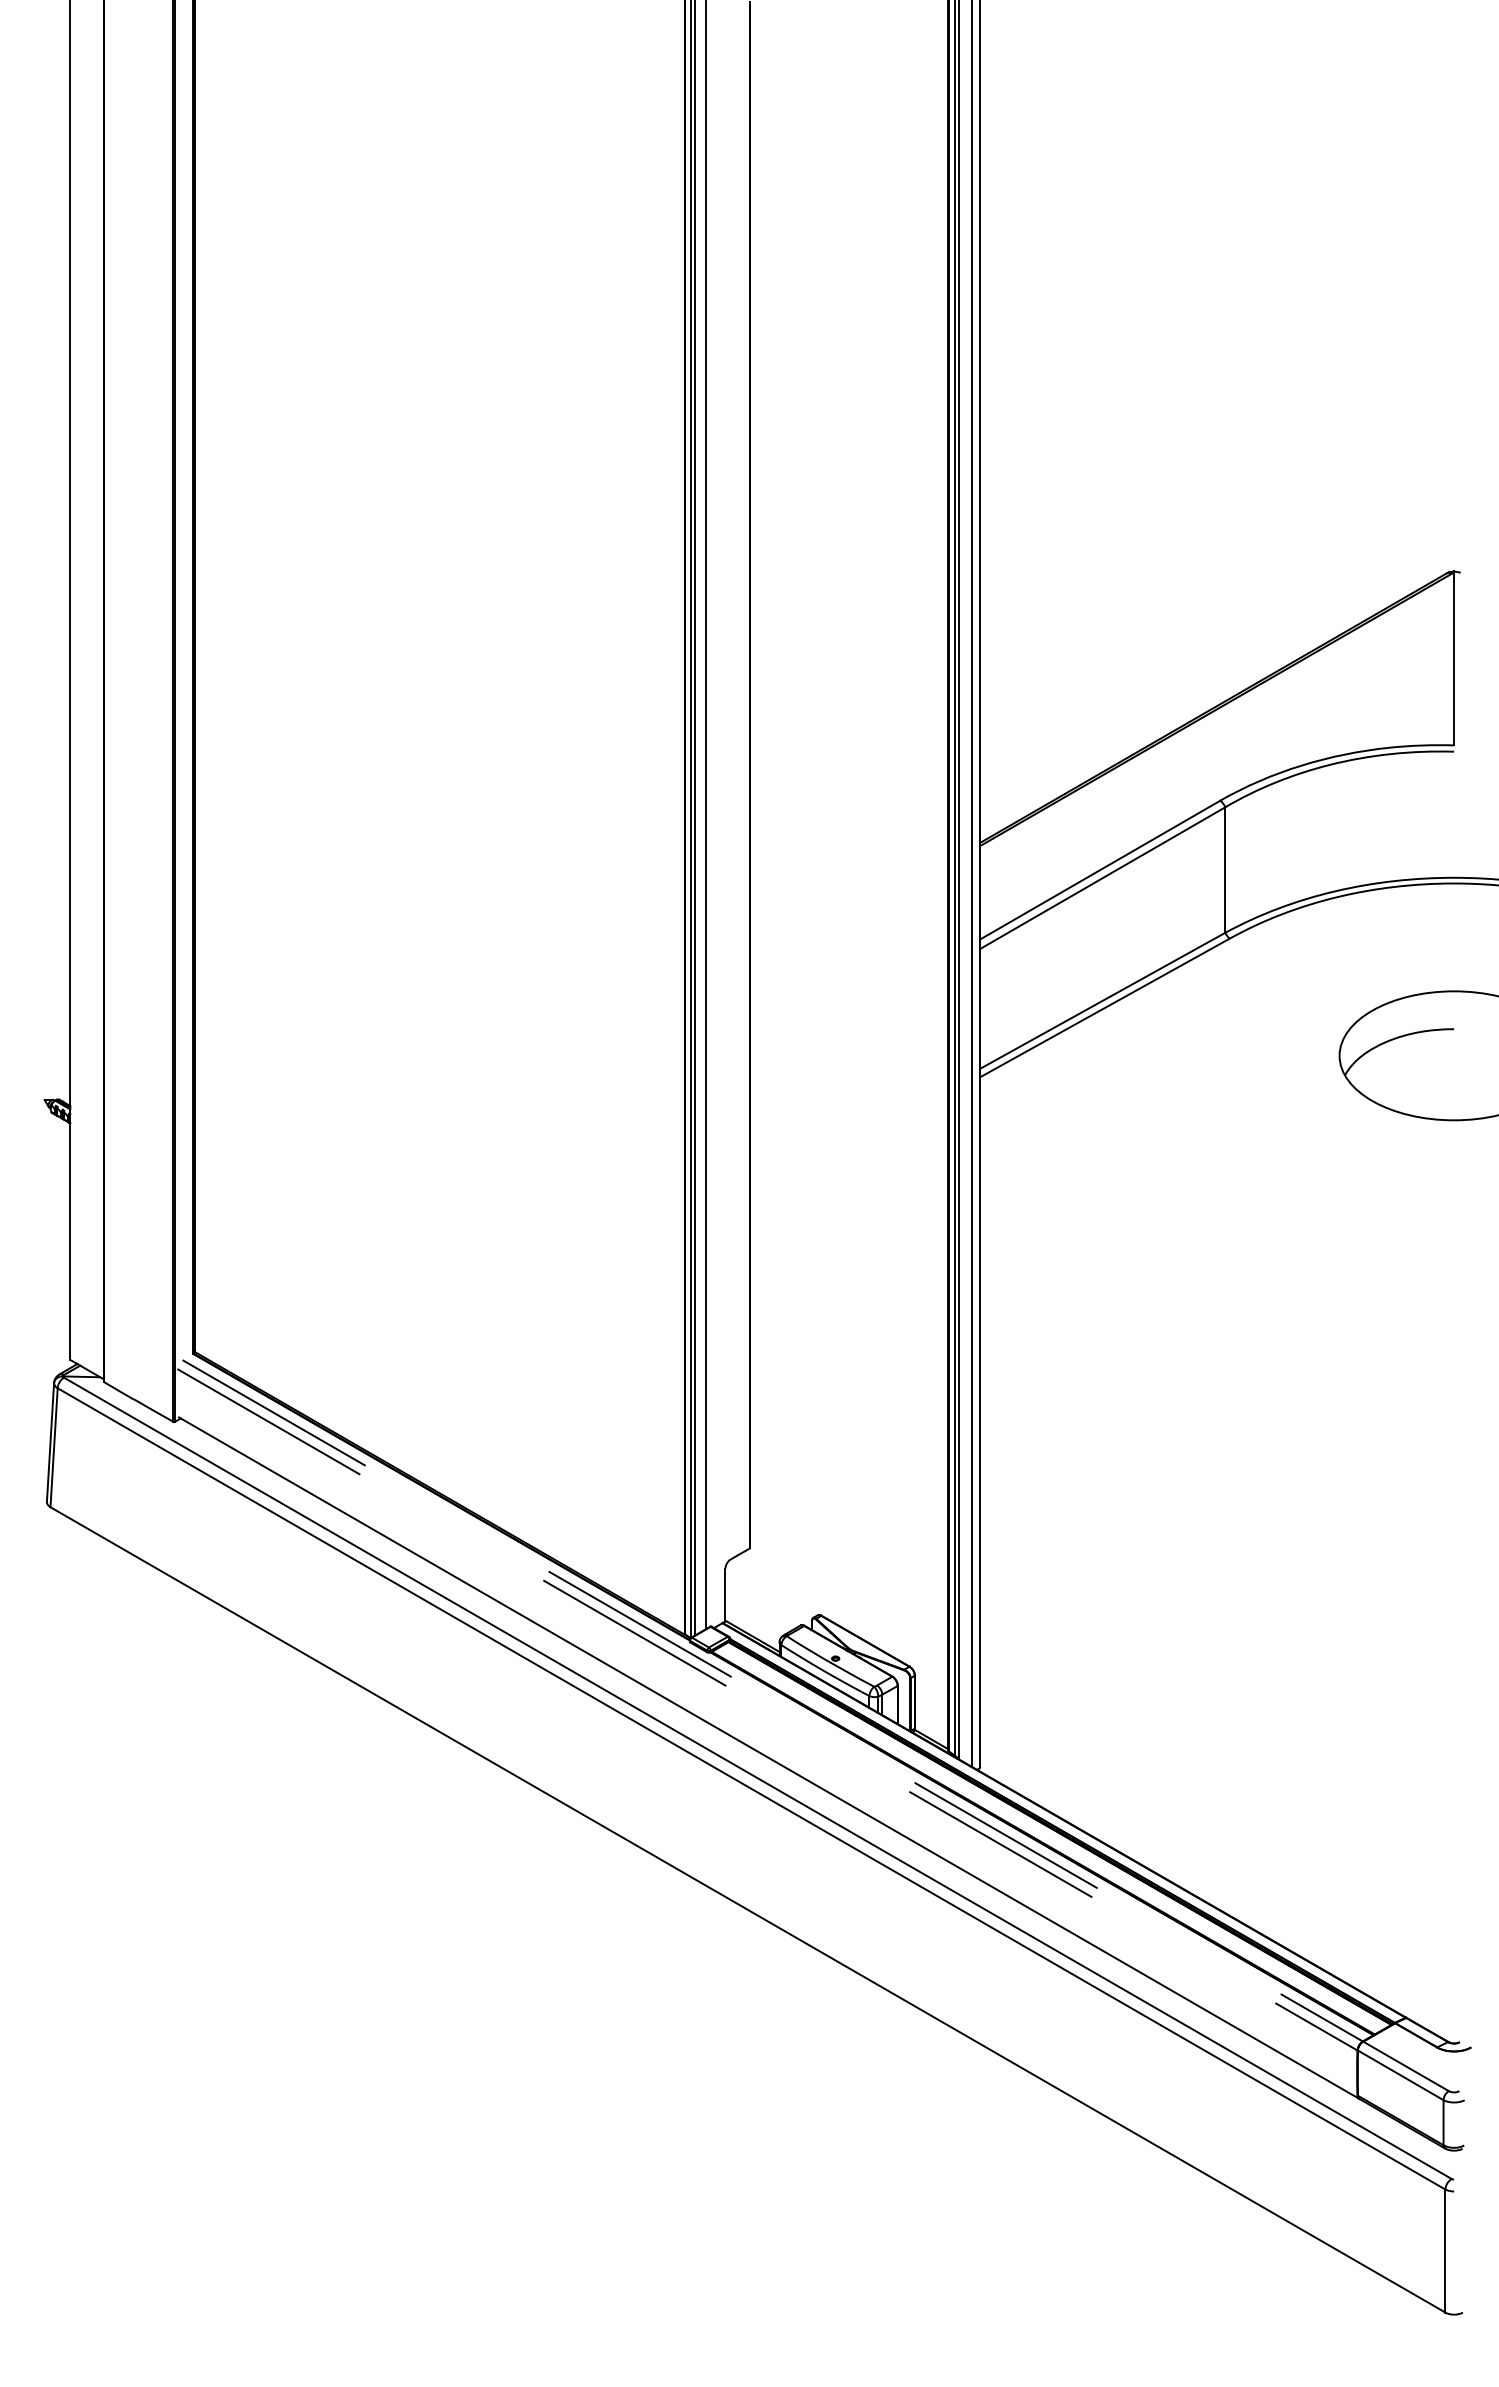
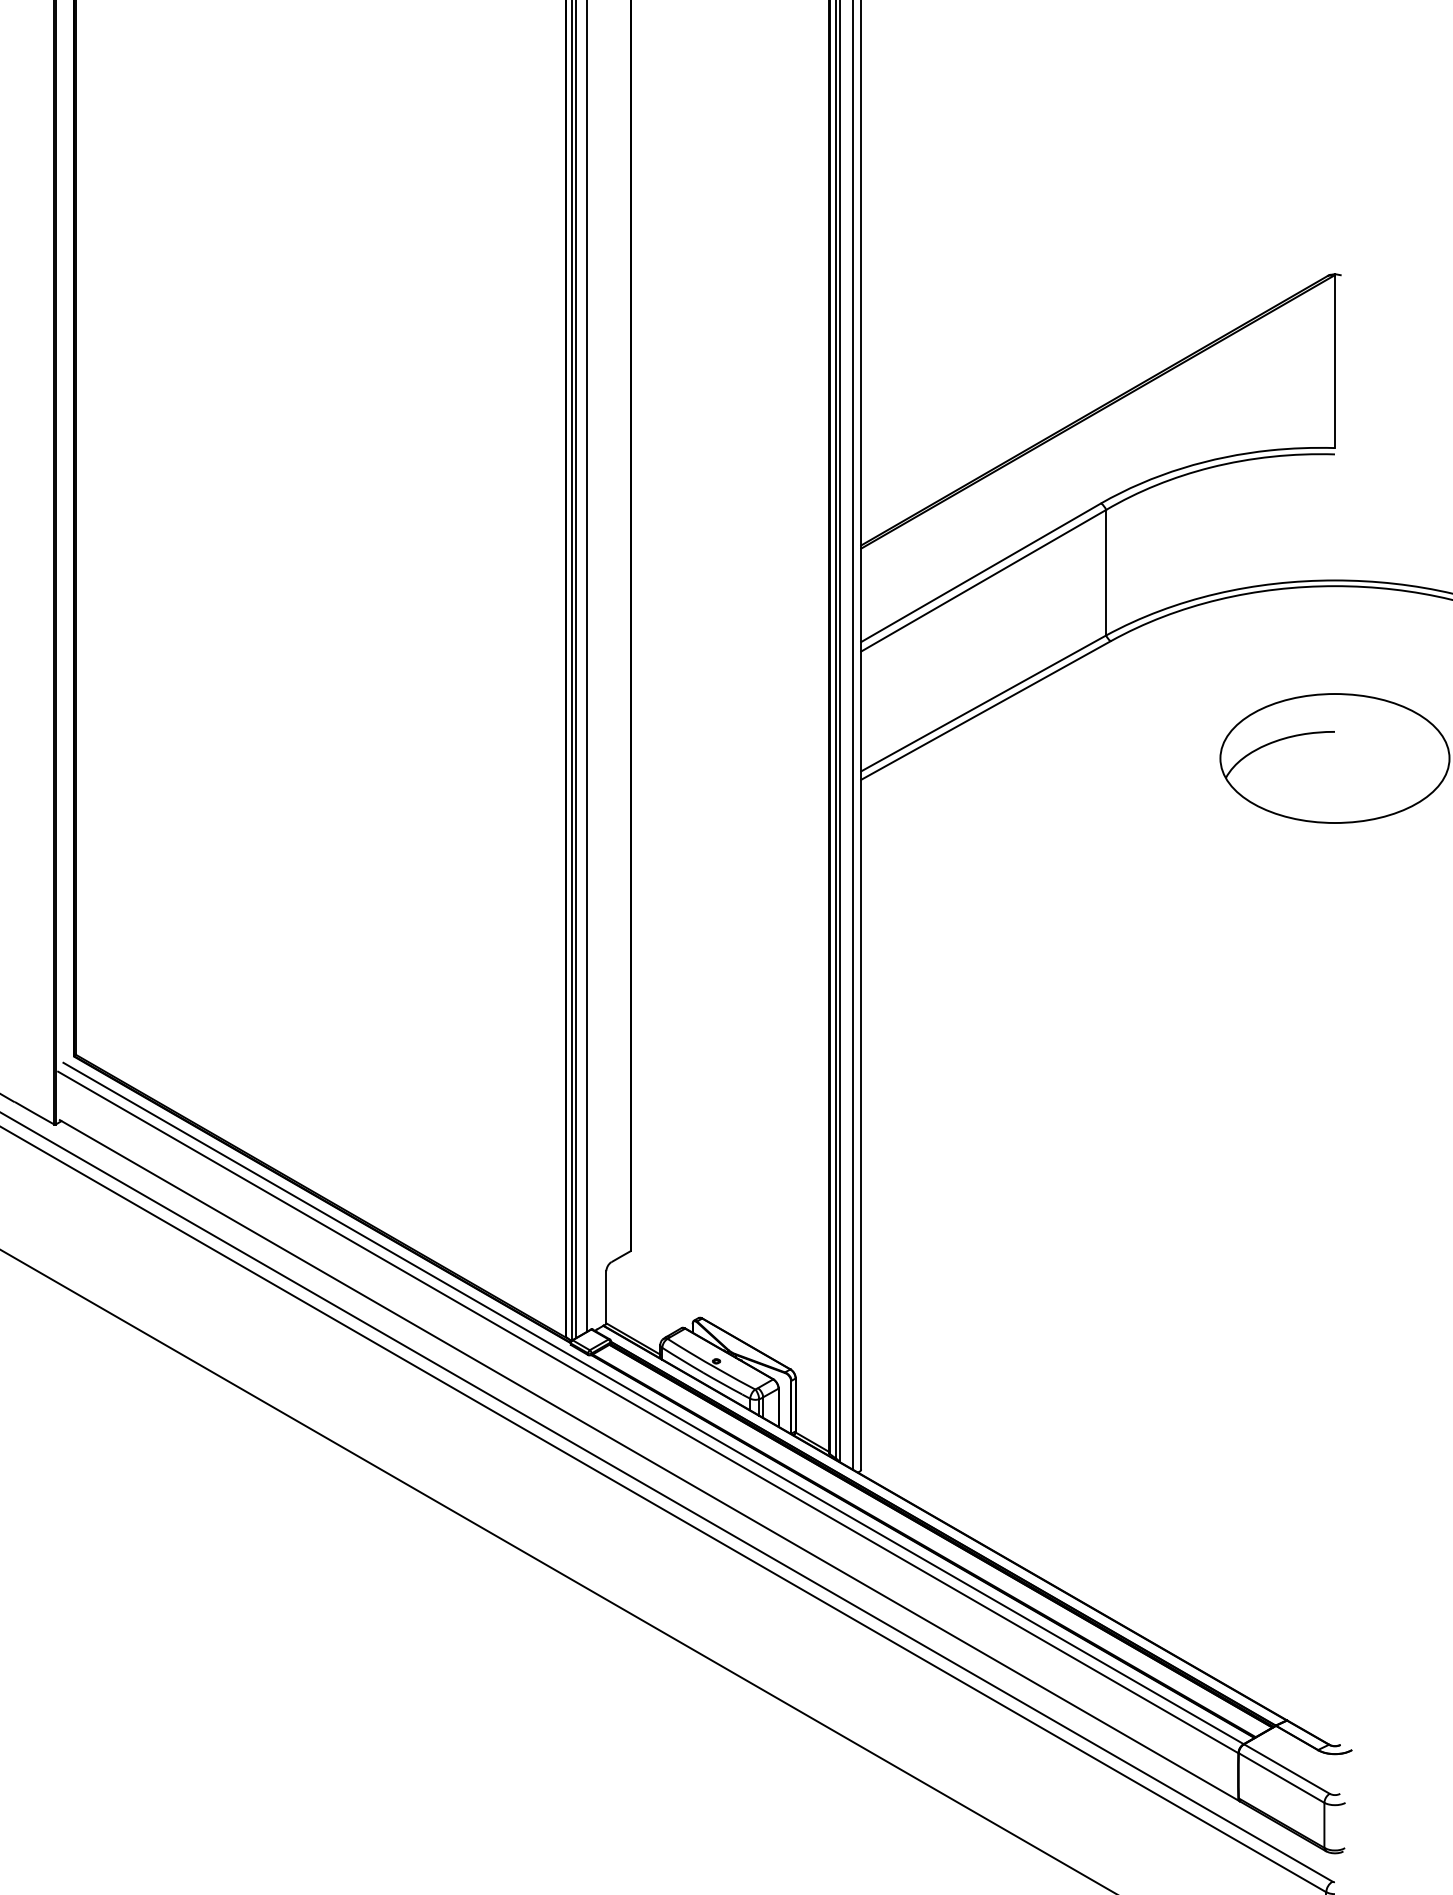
line: (773, 1701) -> (654, 1404), dashed -> solid
line: (767, 1710) -> (648, 1413), dashed -> solid

